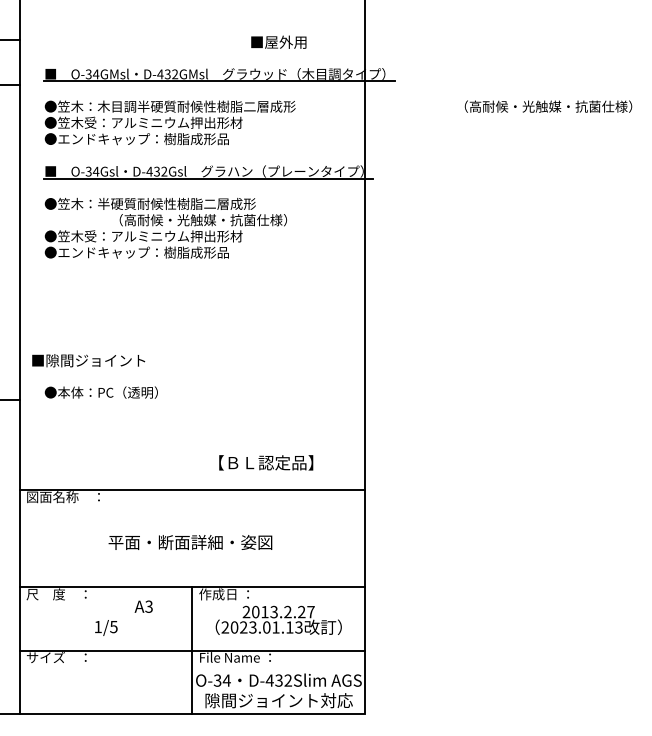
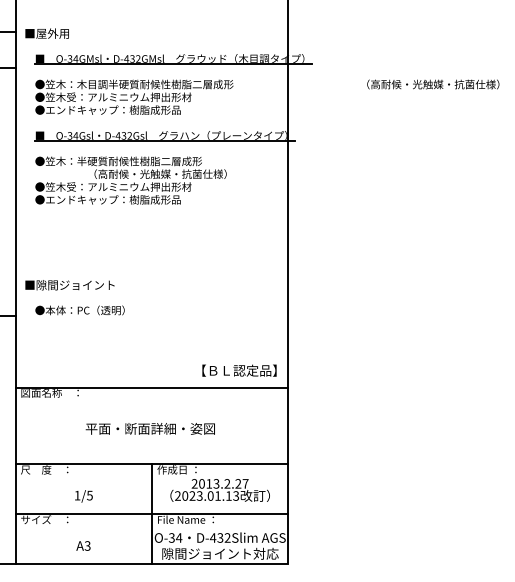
text: (278, 41) -> (46, 33), moved
text: (266, 462) -> (239, 370), moved
text: (143, 606) -> (83, 545), moved

